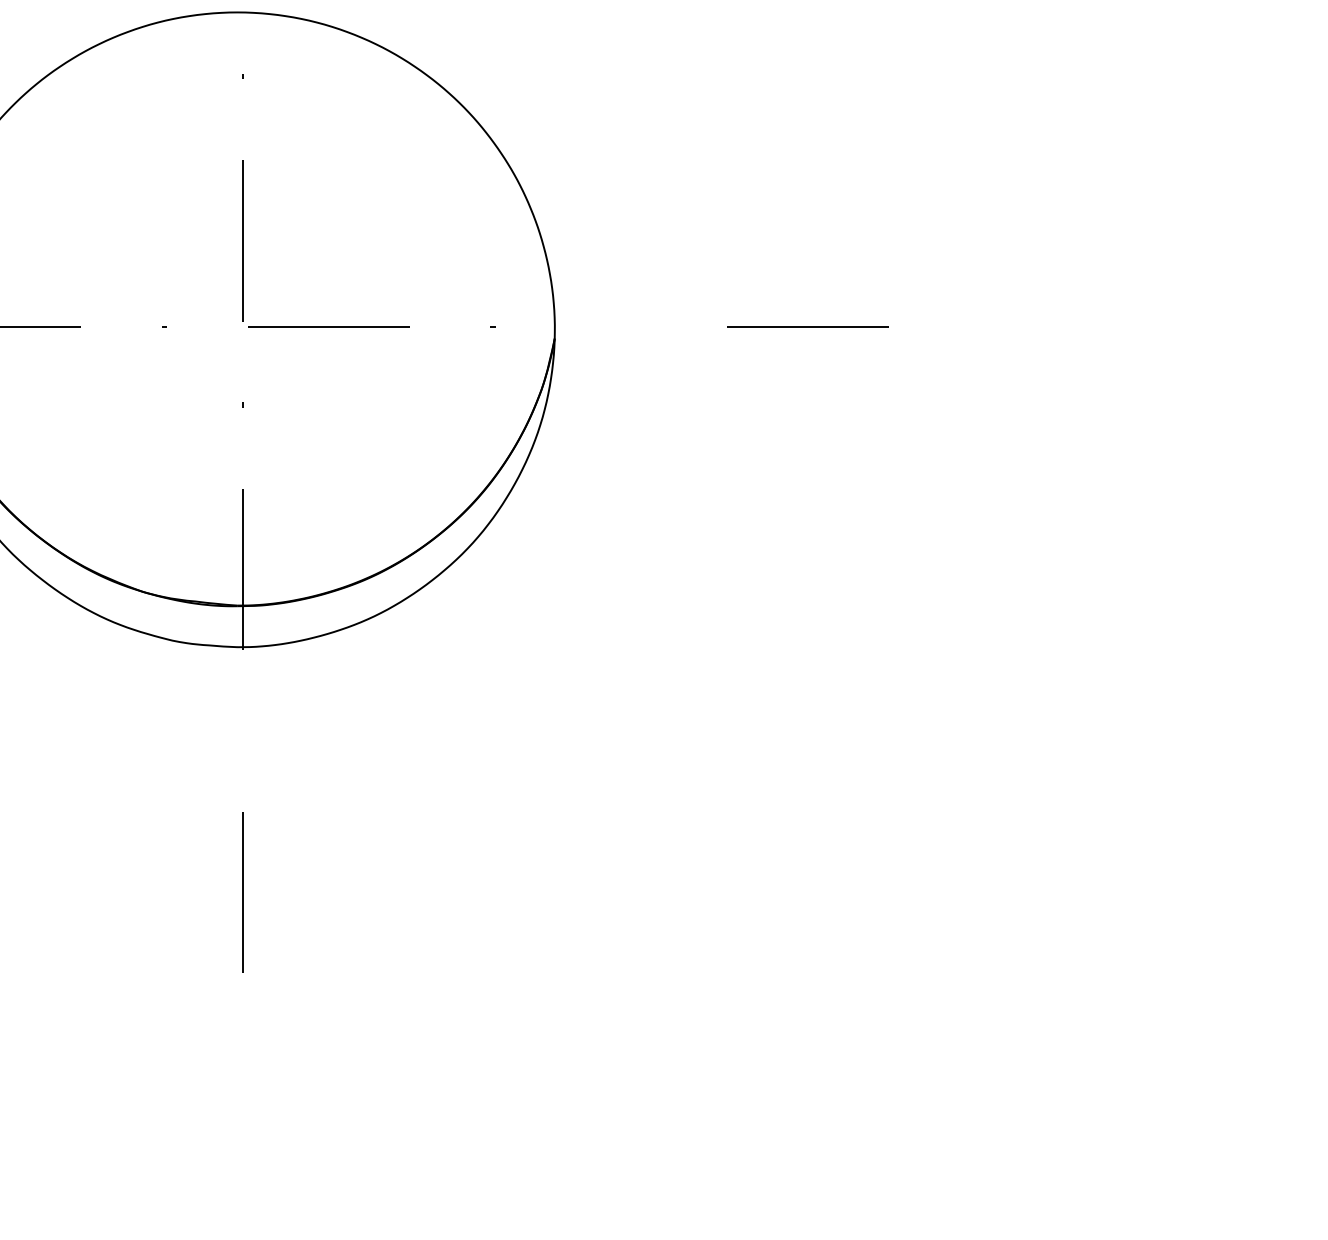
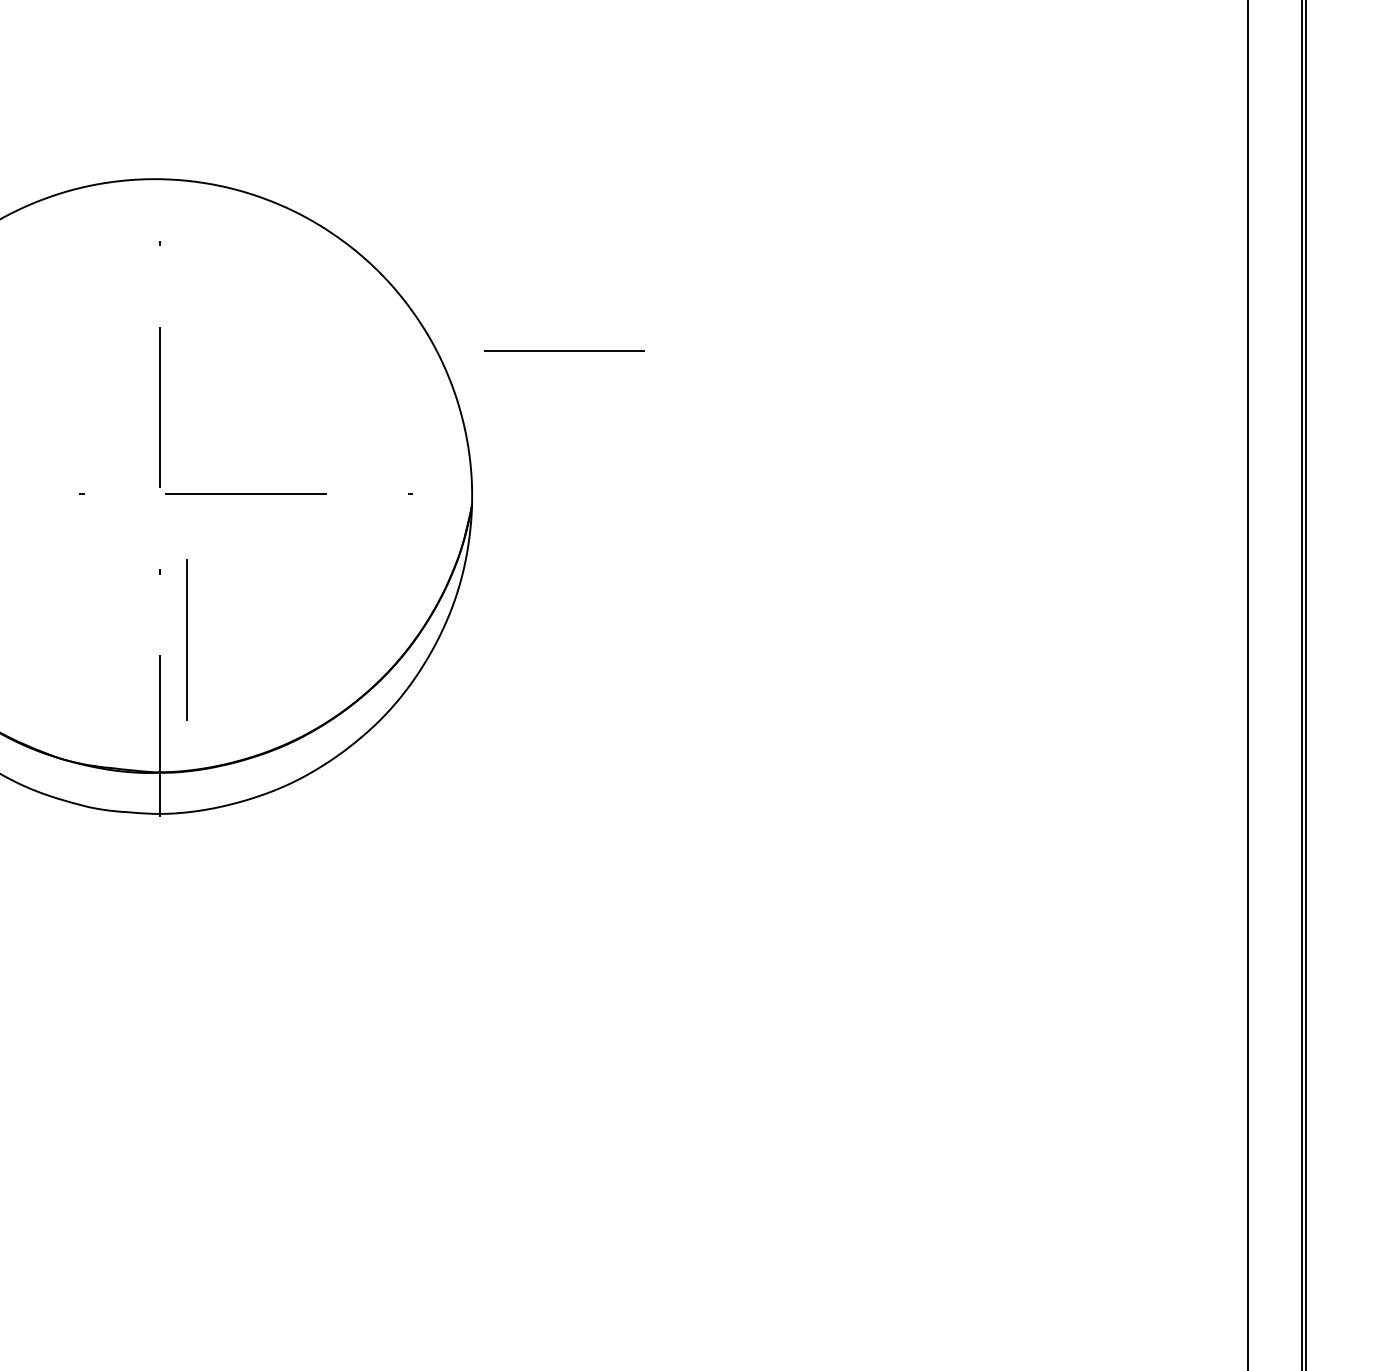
line: (808, 326) -> (564, 350), moved
line: (242, 891) -> (186, 639), moved

